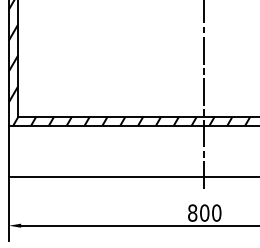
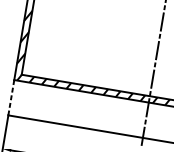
line: (8, 151) -> (10, 97), solid -> dashed

